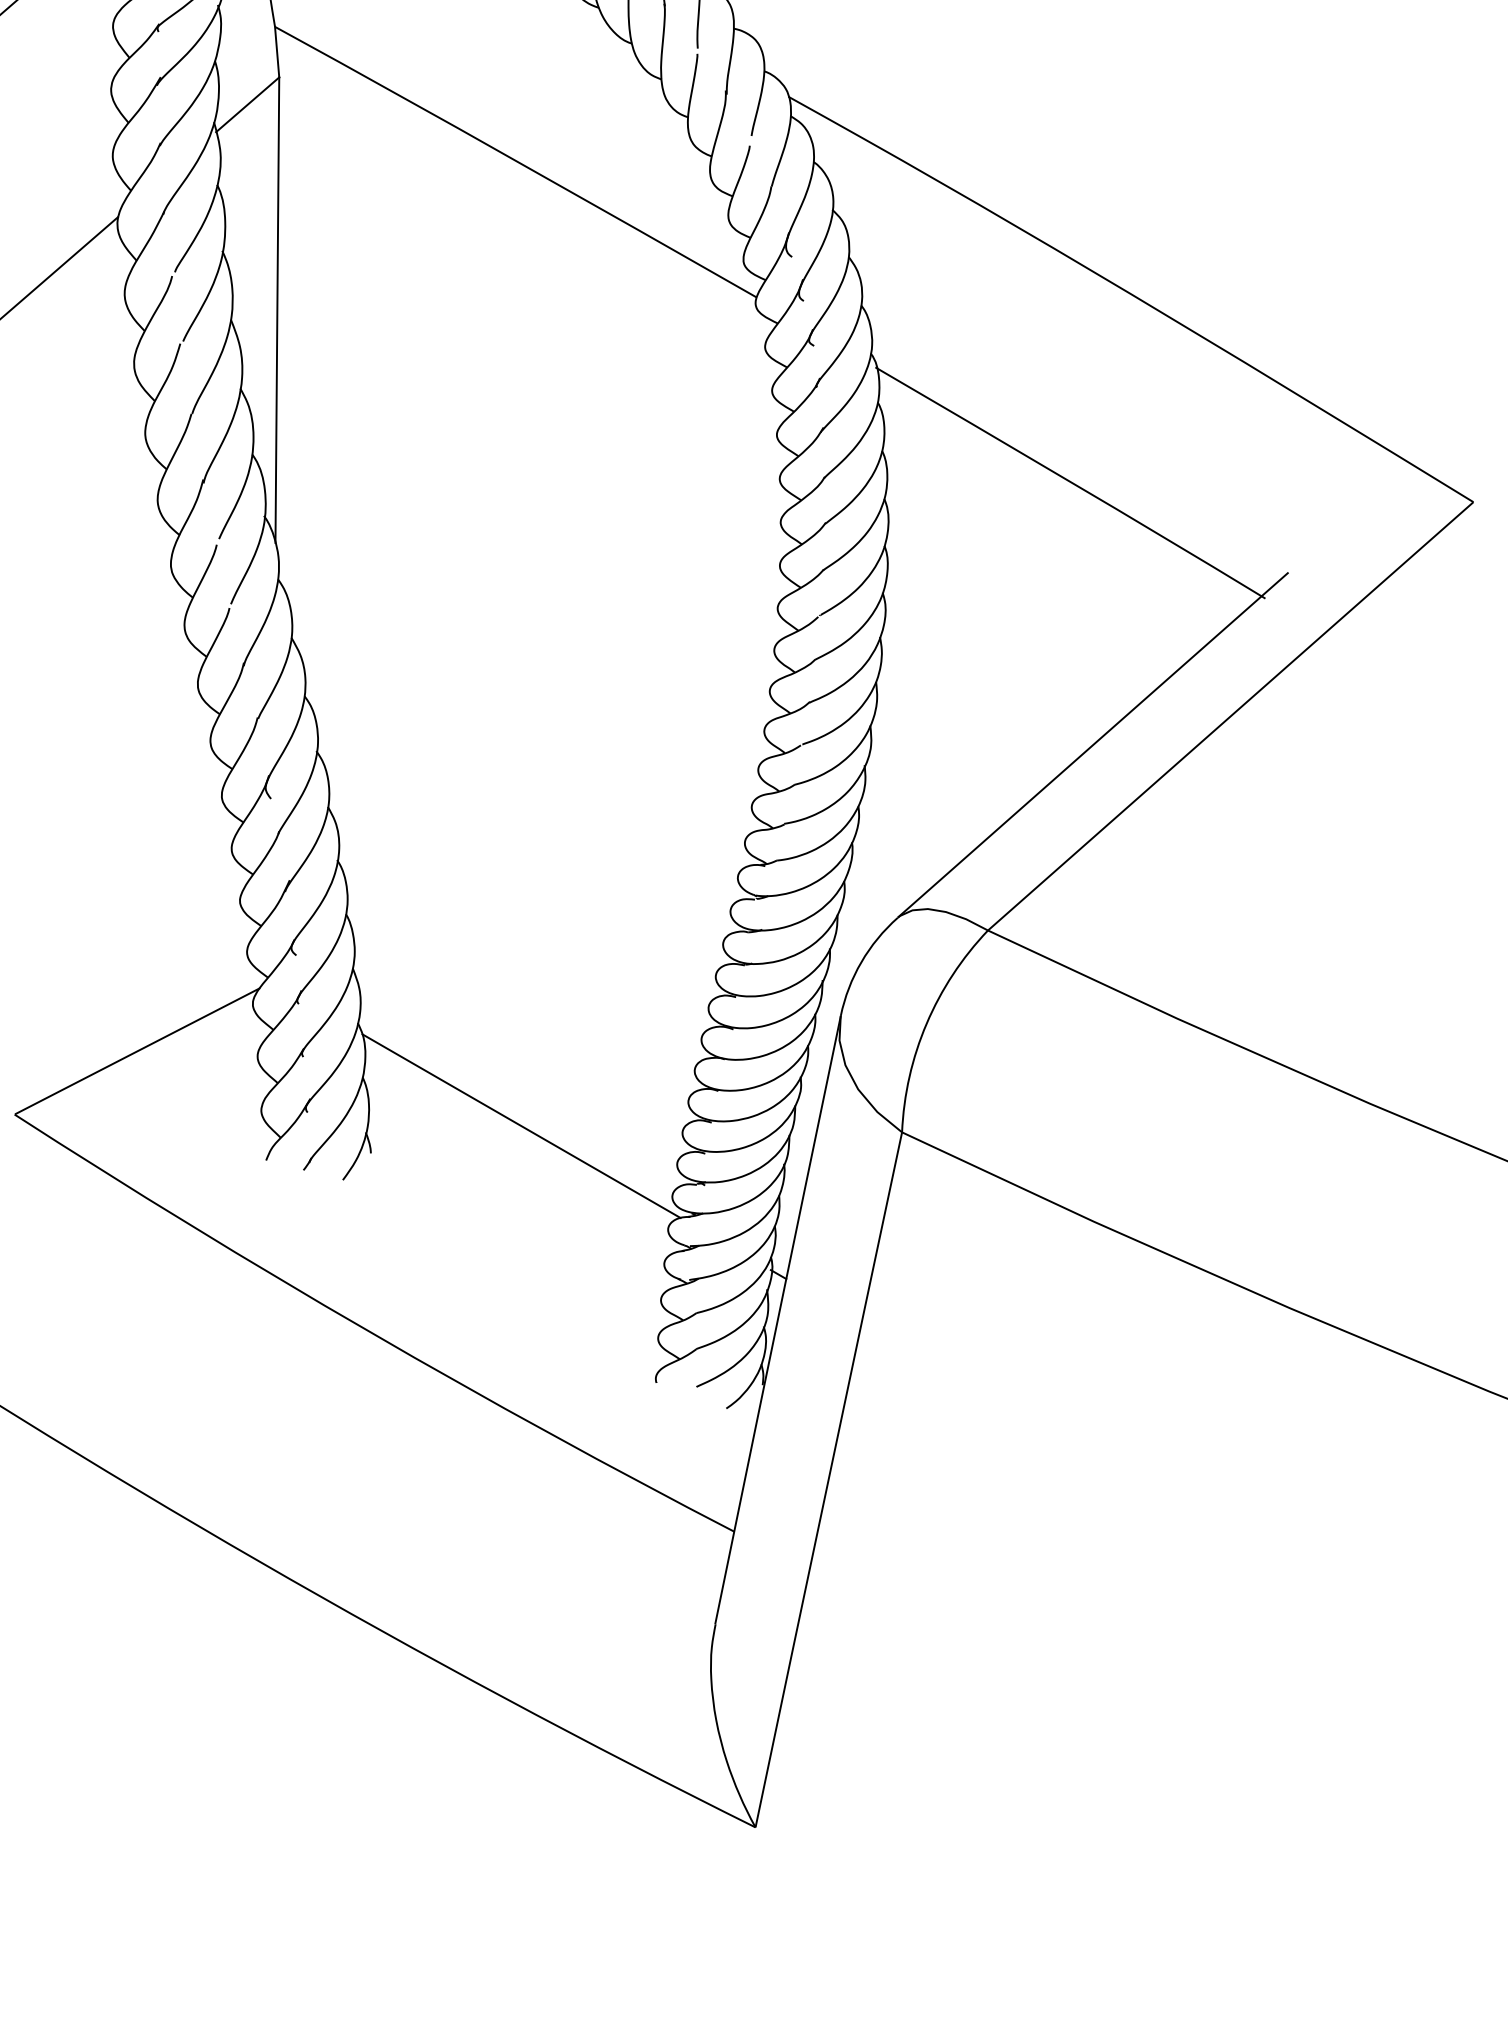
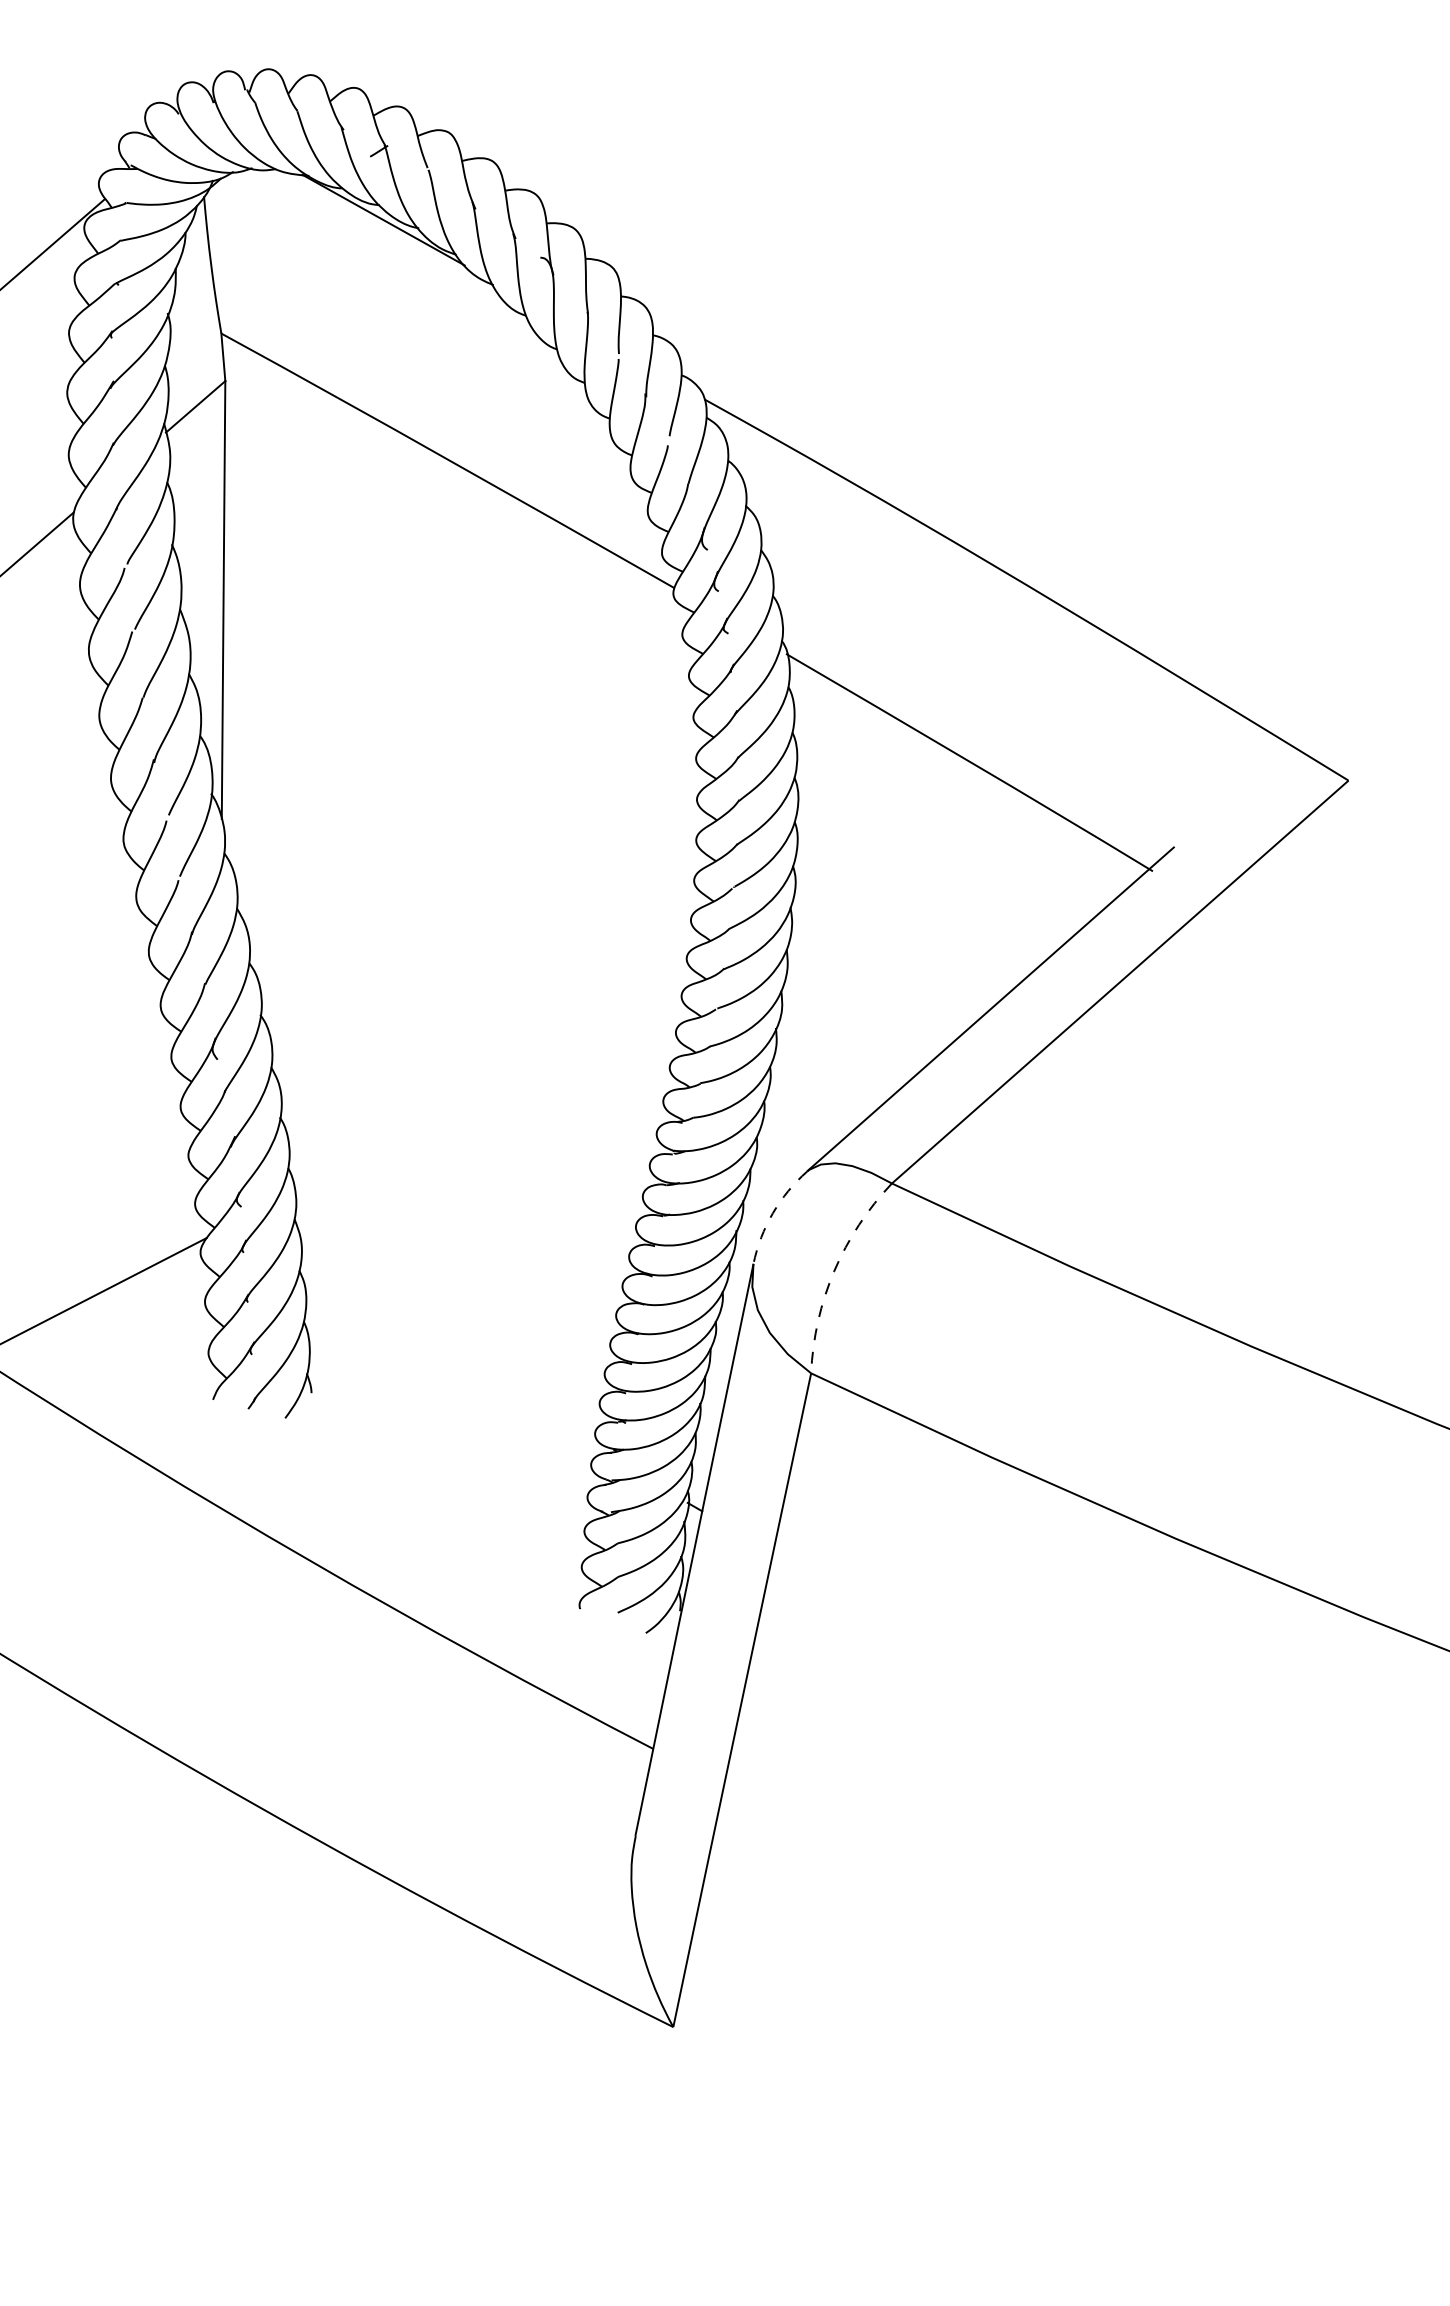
arc: (860, 962) -> (772, 1213), solid -> dashed
arc: (926, 1024) -> (834, 1271), solid -> dashed
line: (520, 1126) -> (452, 1367), removed

